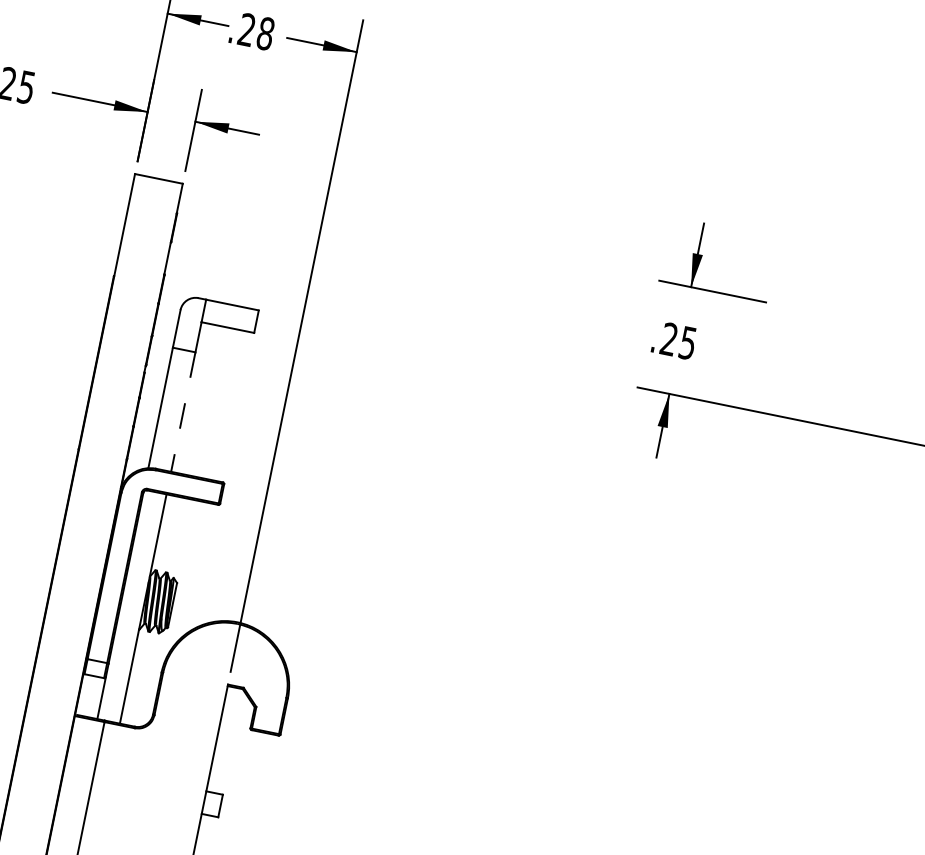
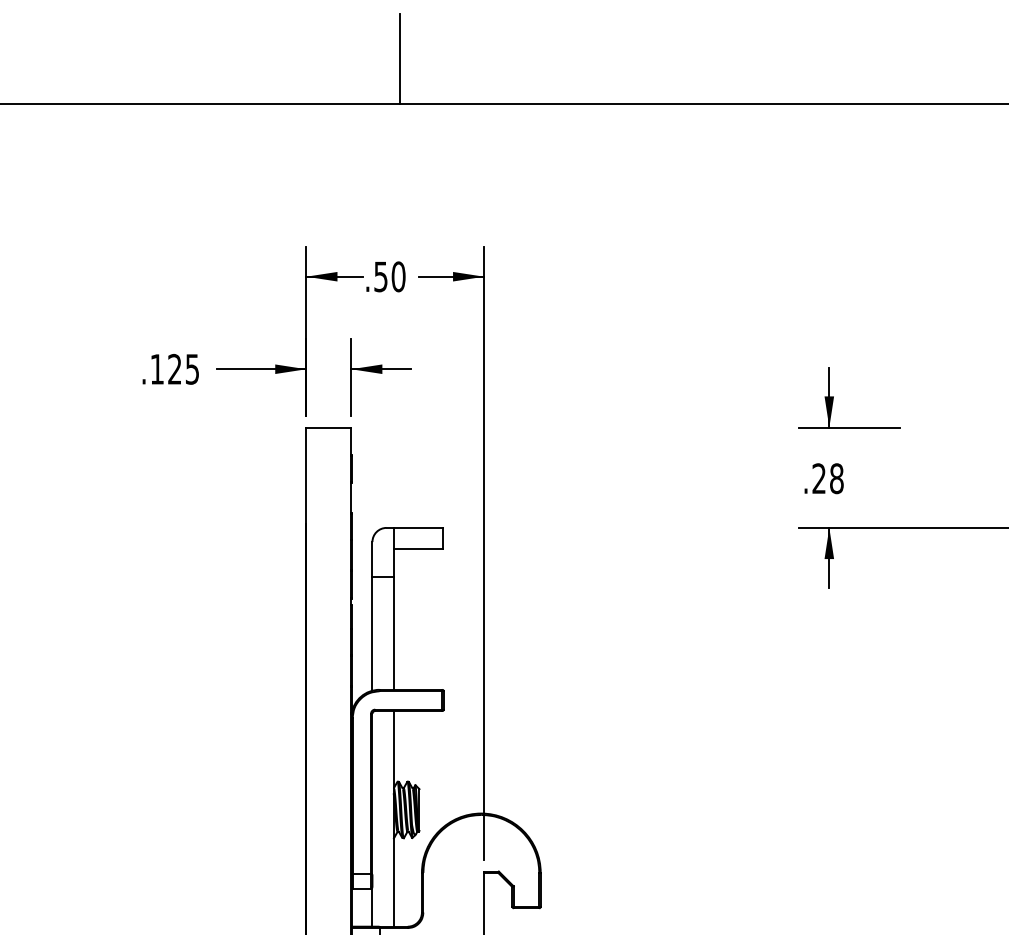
text: (256, 31) -> (389, 276), .28 -> .50
text: (687, 342) -> (836, 478), .25 -> .28
line: (182, 412) -> (393, 634), dashed -> solid

